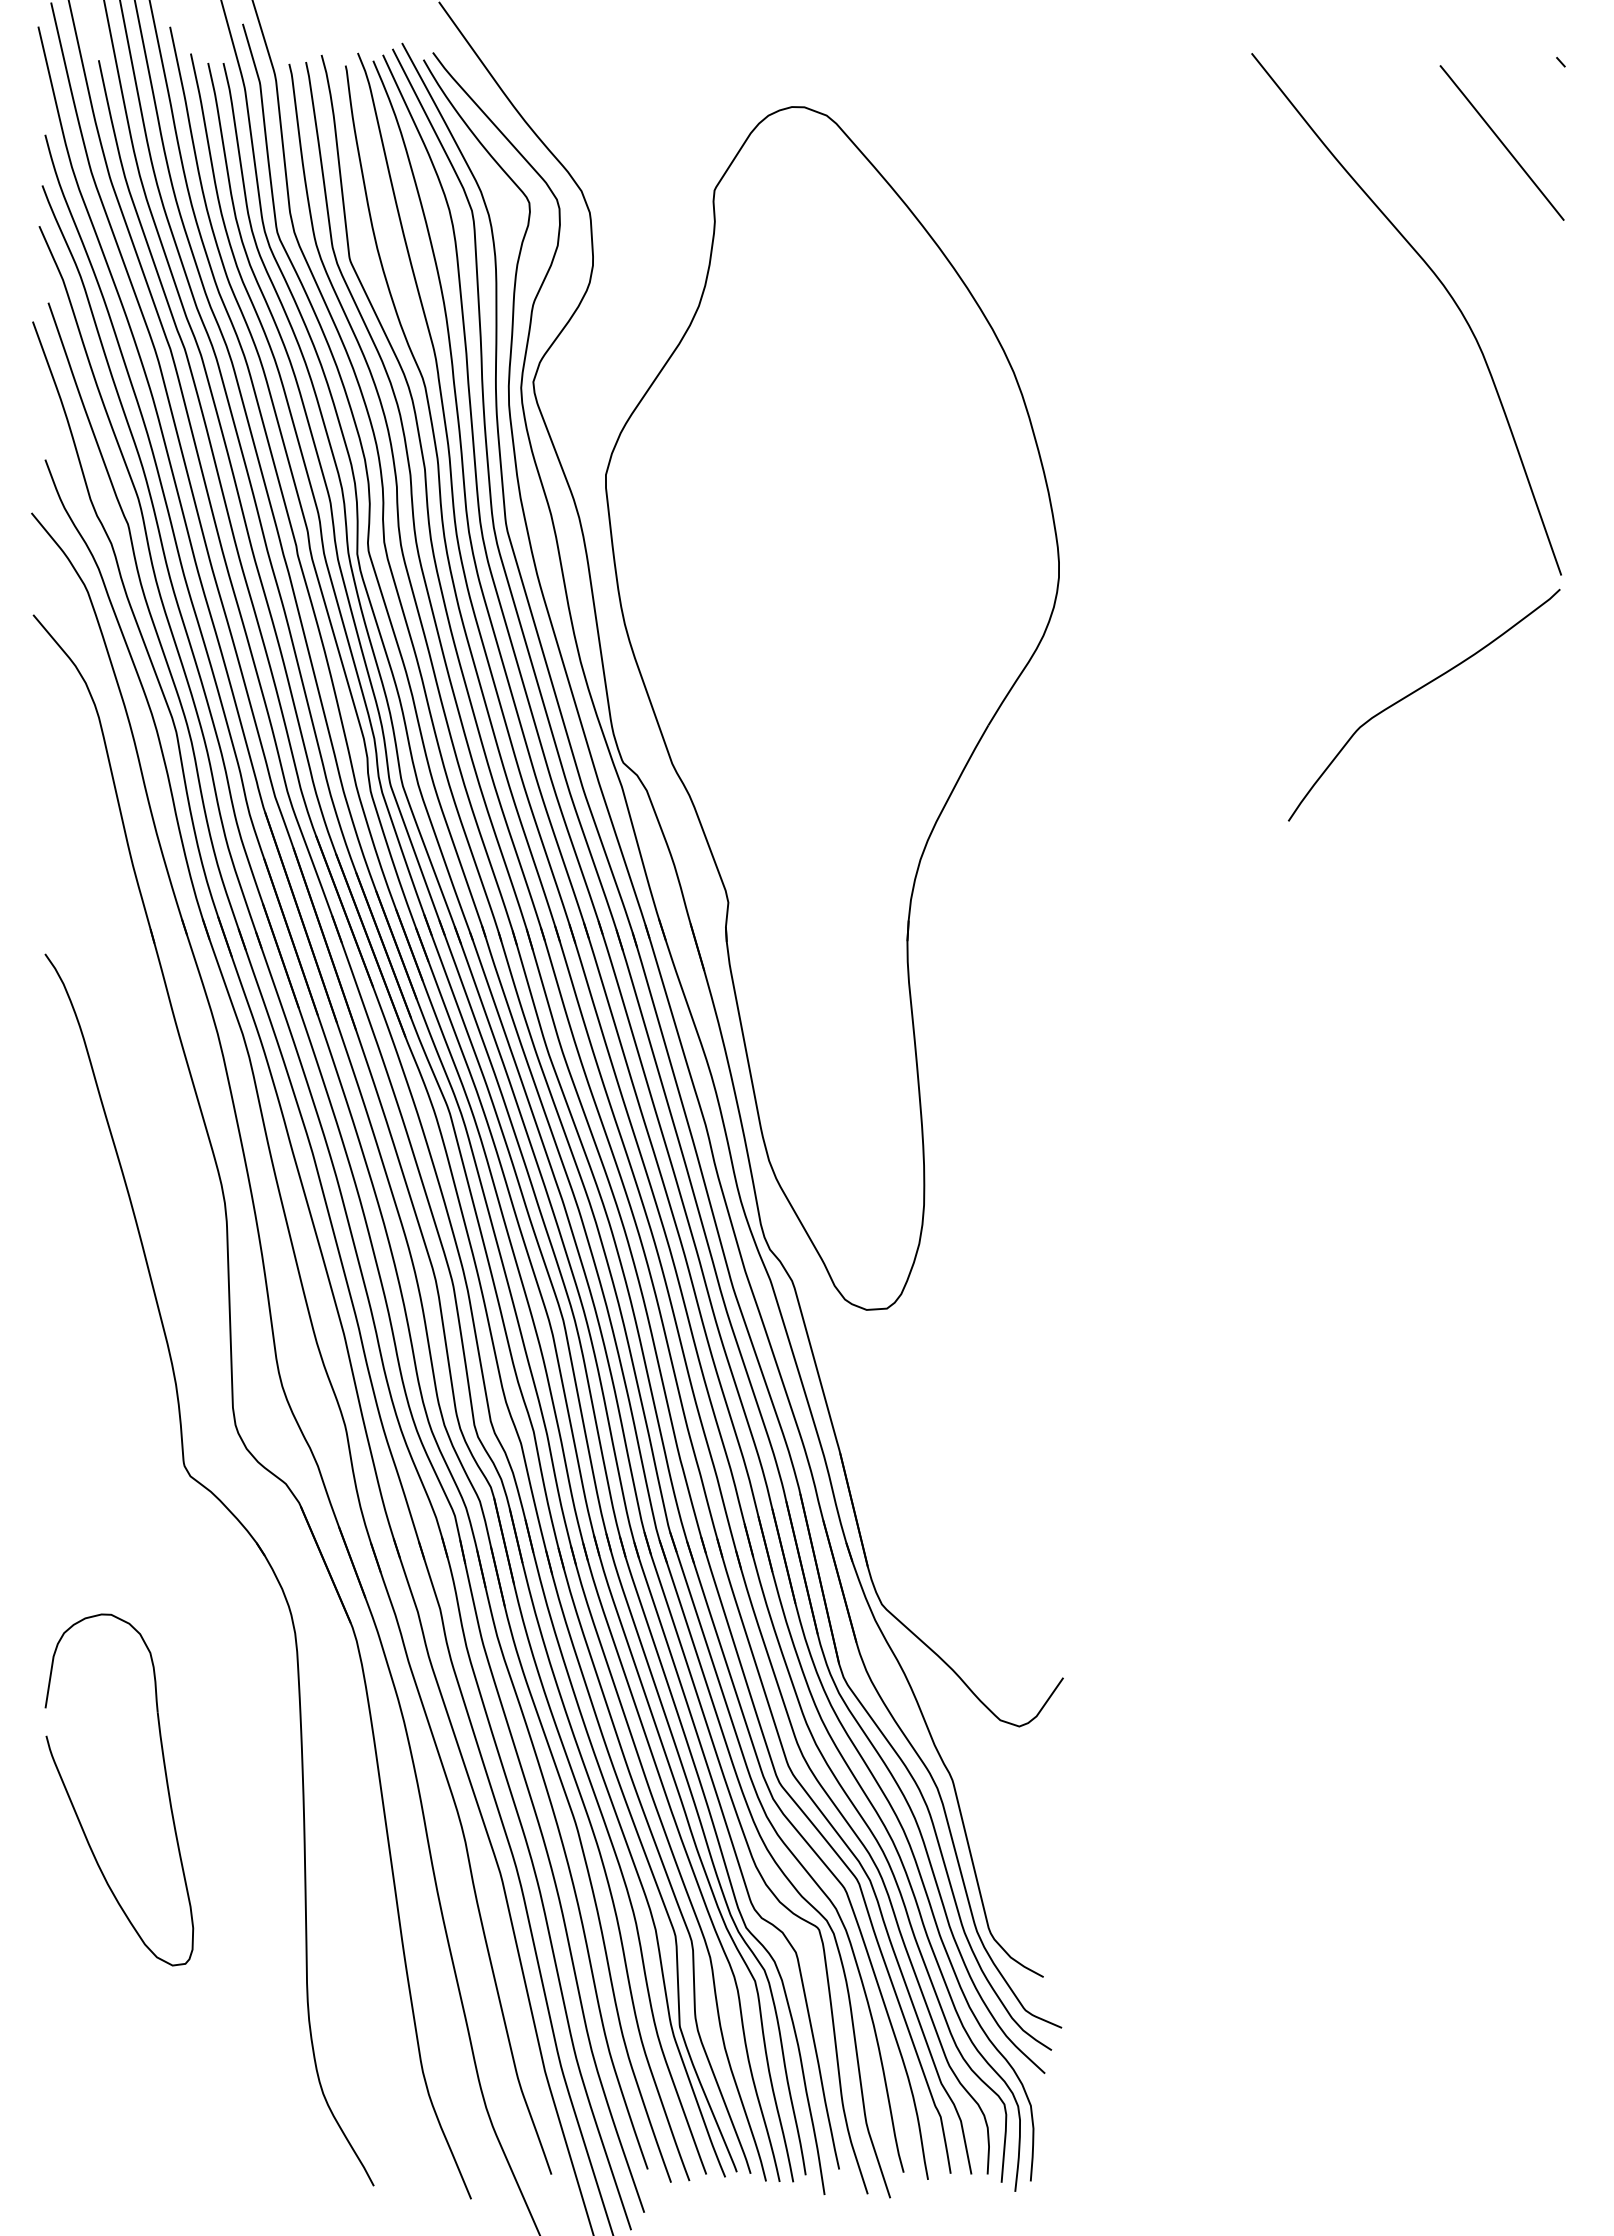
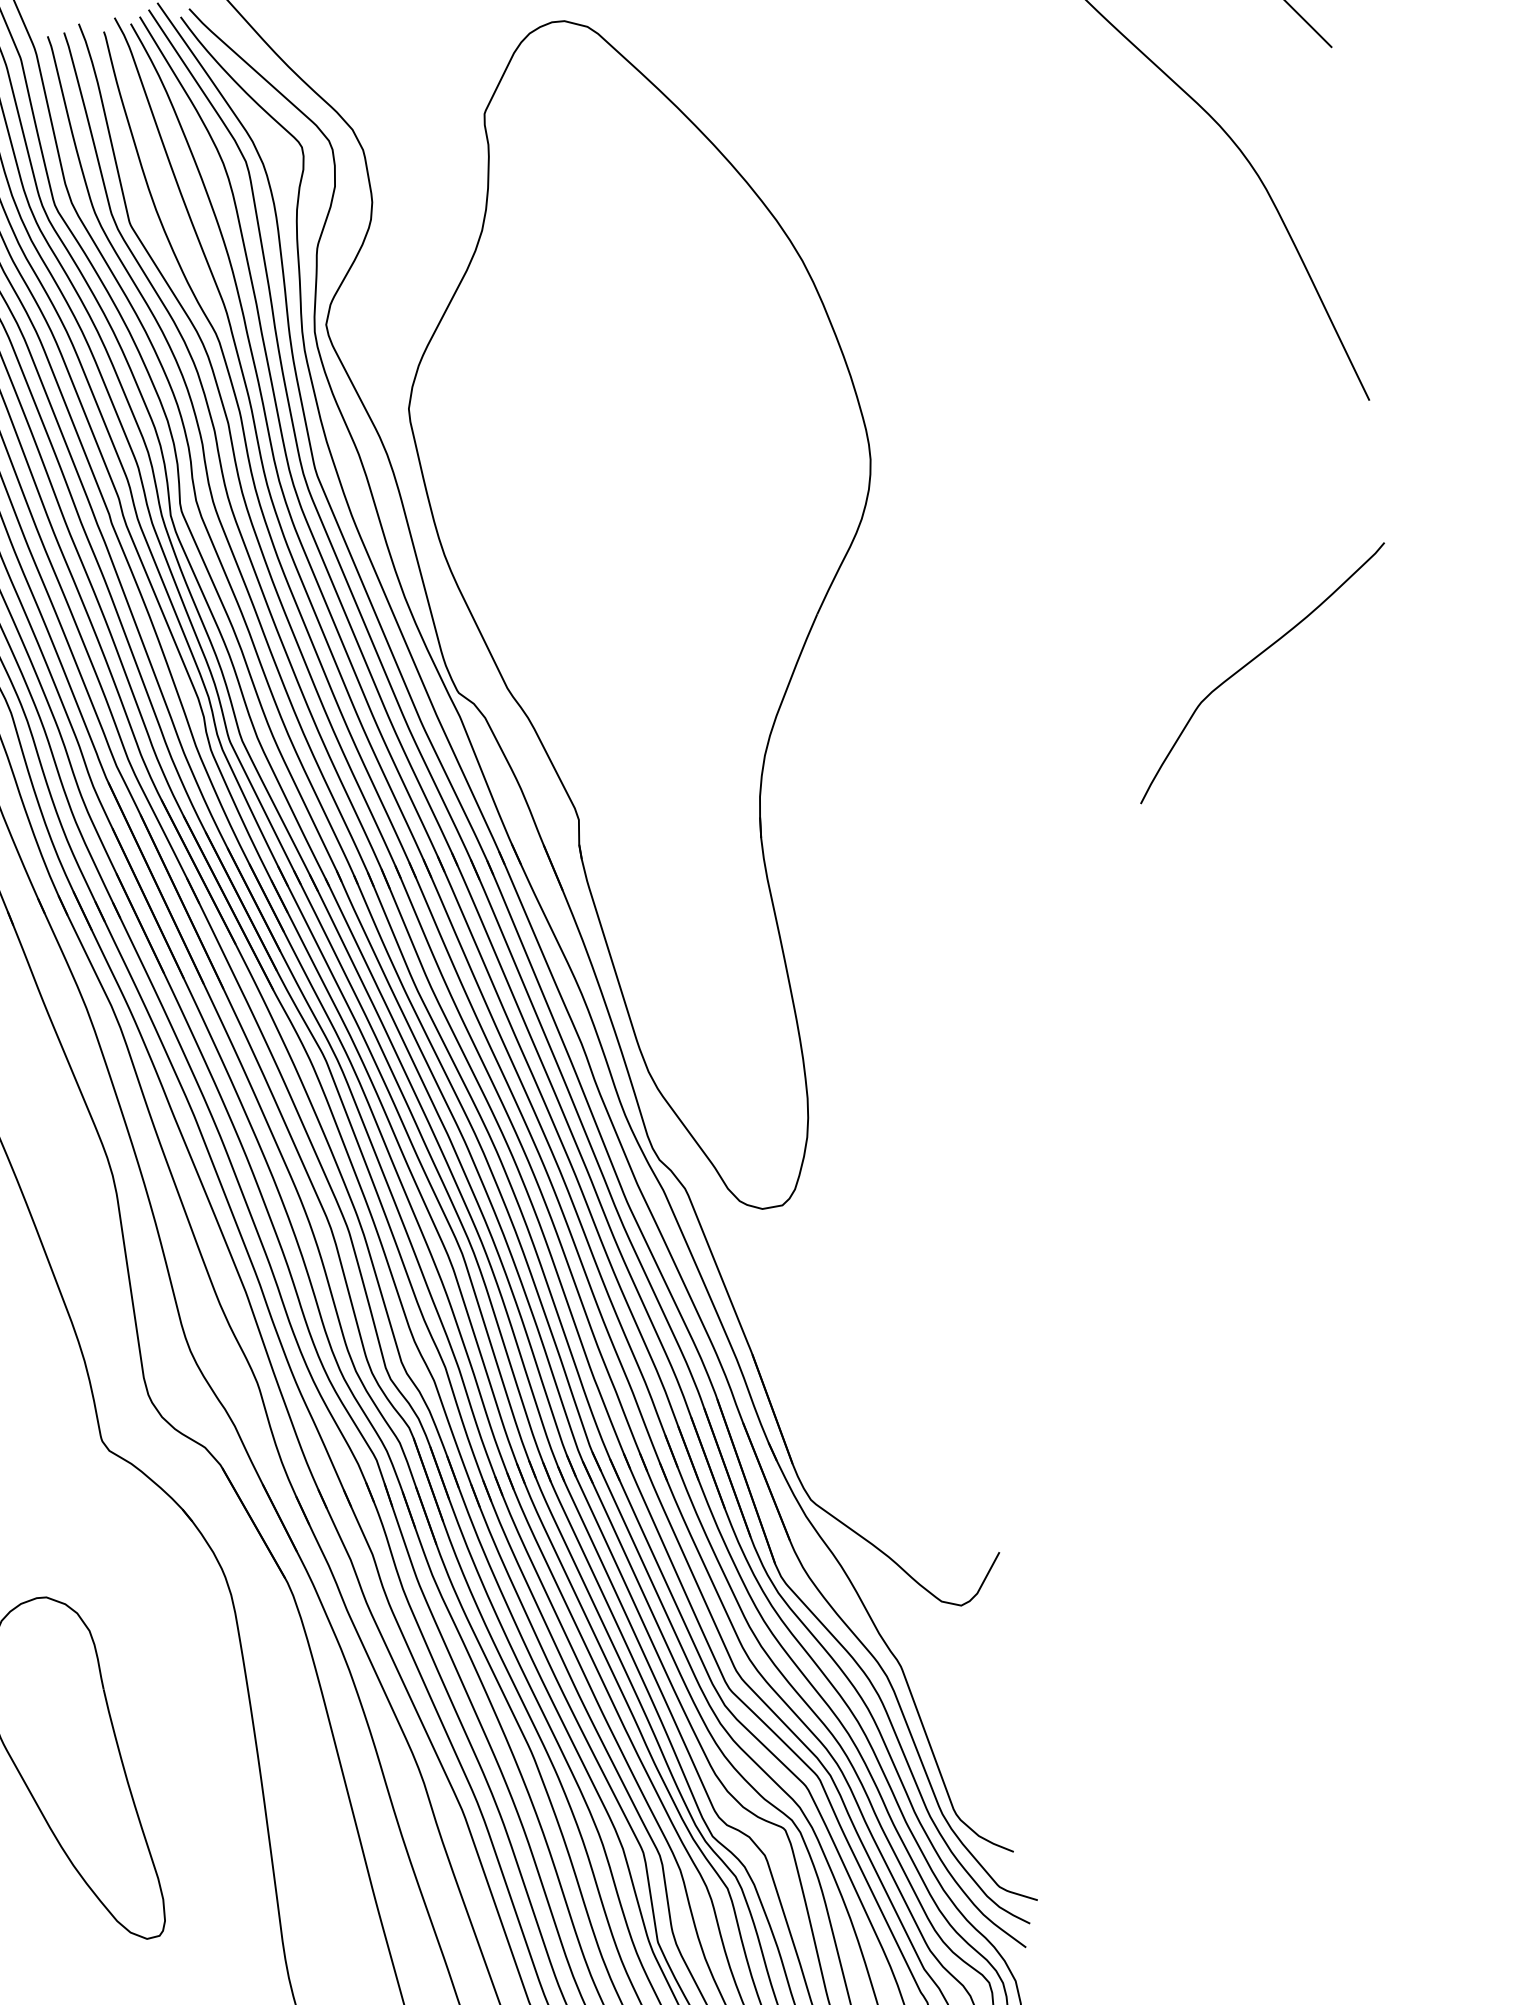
curve: (1417, 691) -> (1254, 660), moved

